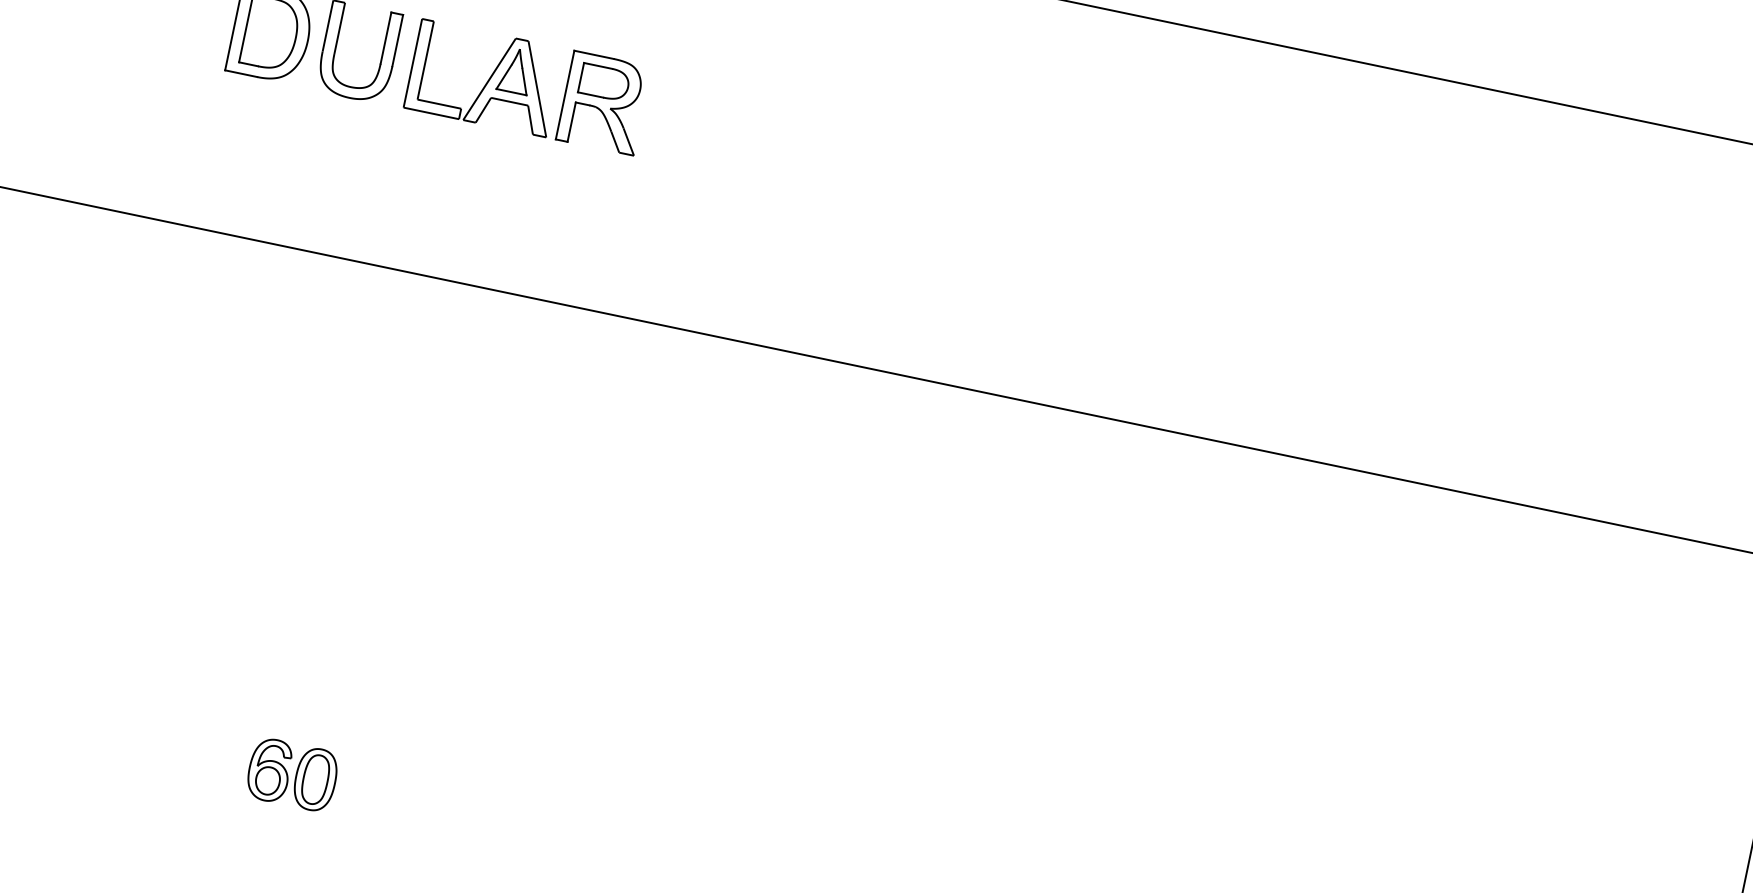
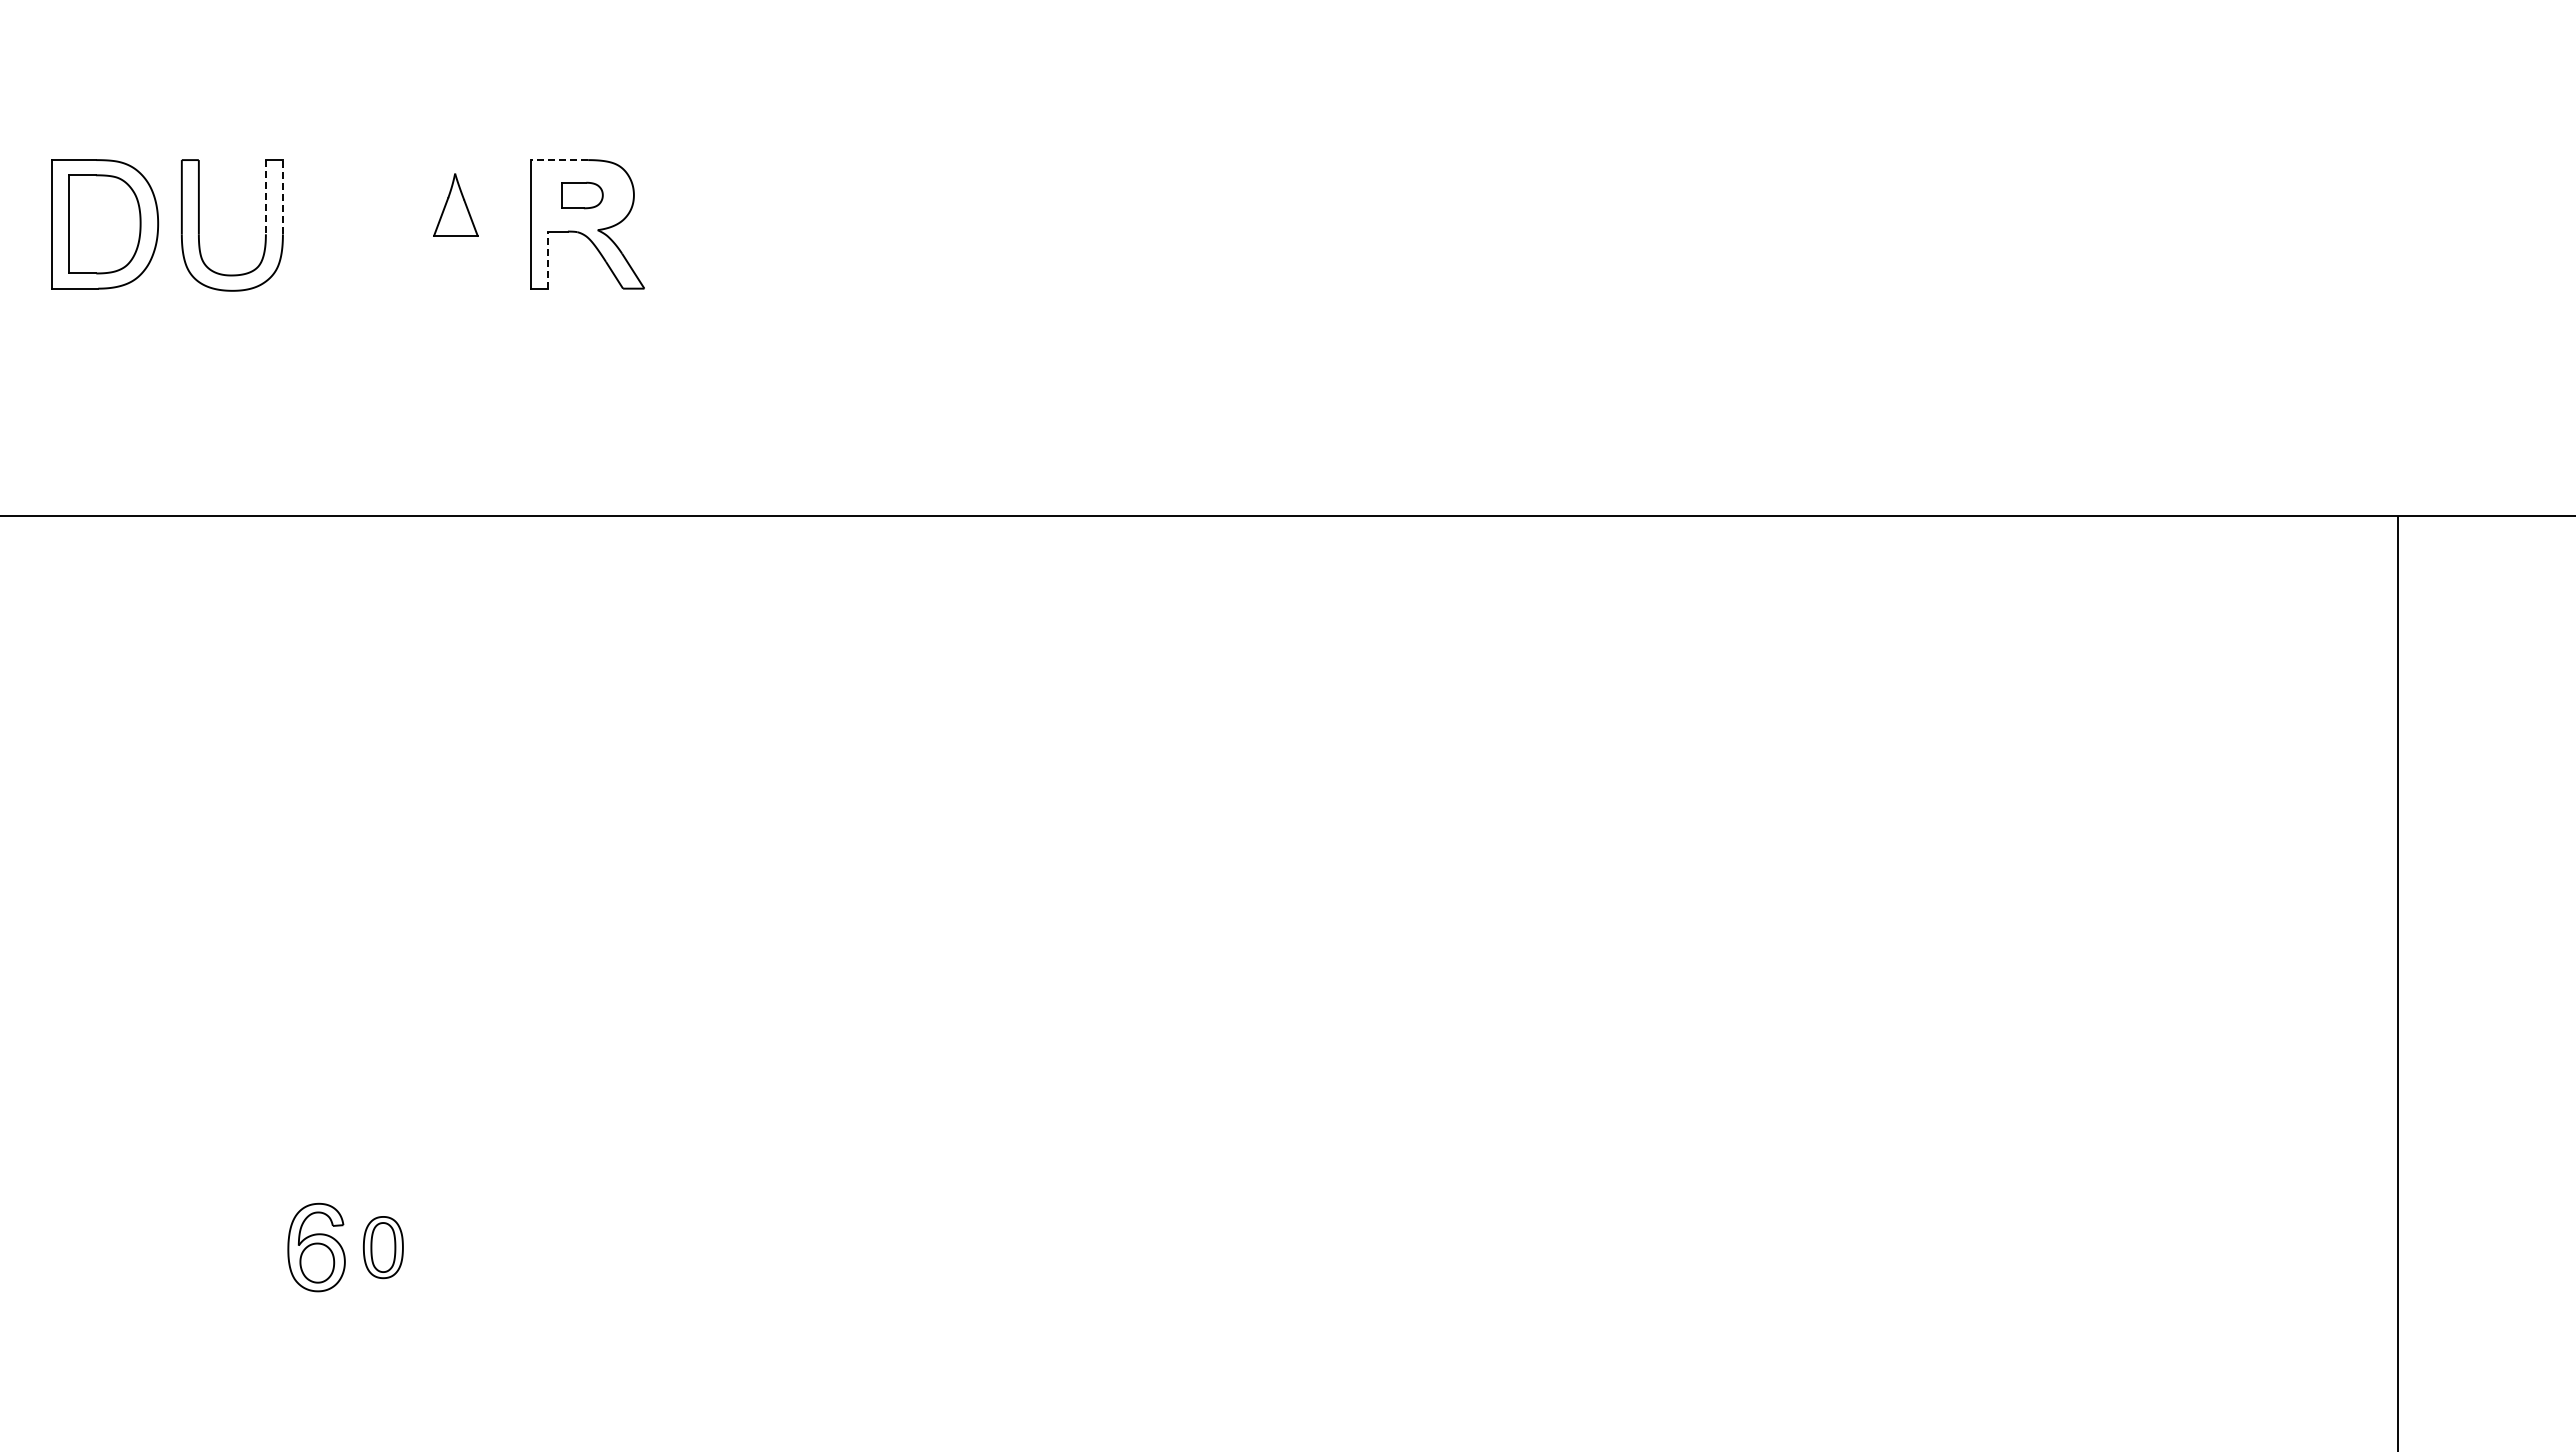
line: (385, 38) -> (265, 197), solid -> dashed
line: (397, 40) -> (282, 196), solid -> dashed
line: (593, 55) -> (559, 160), solid -> dashed
part: (487, 80) -> (419, 226), removed
part: (604, 82) -> (582, 195), size x0.6
line: (571, 122) -> (548, 260), solid -> dashed
part: (315, 779) -> (383, 1247), size x0.7

